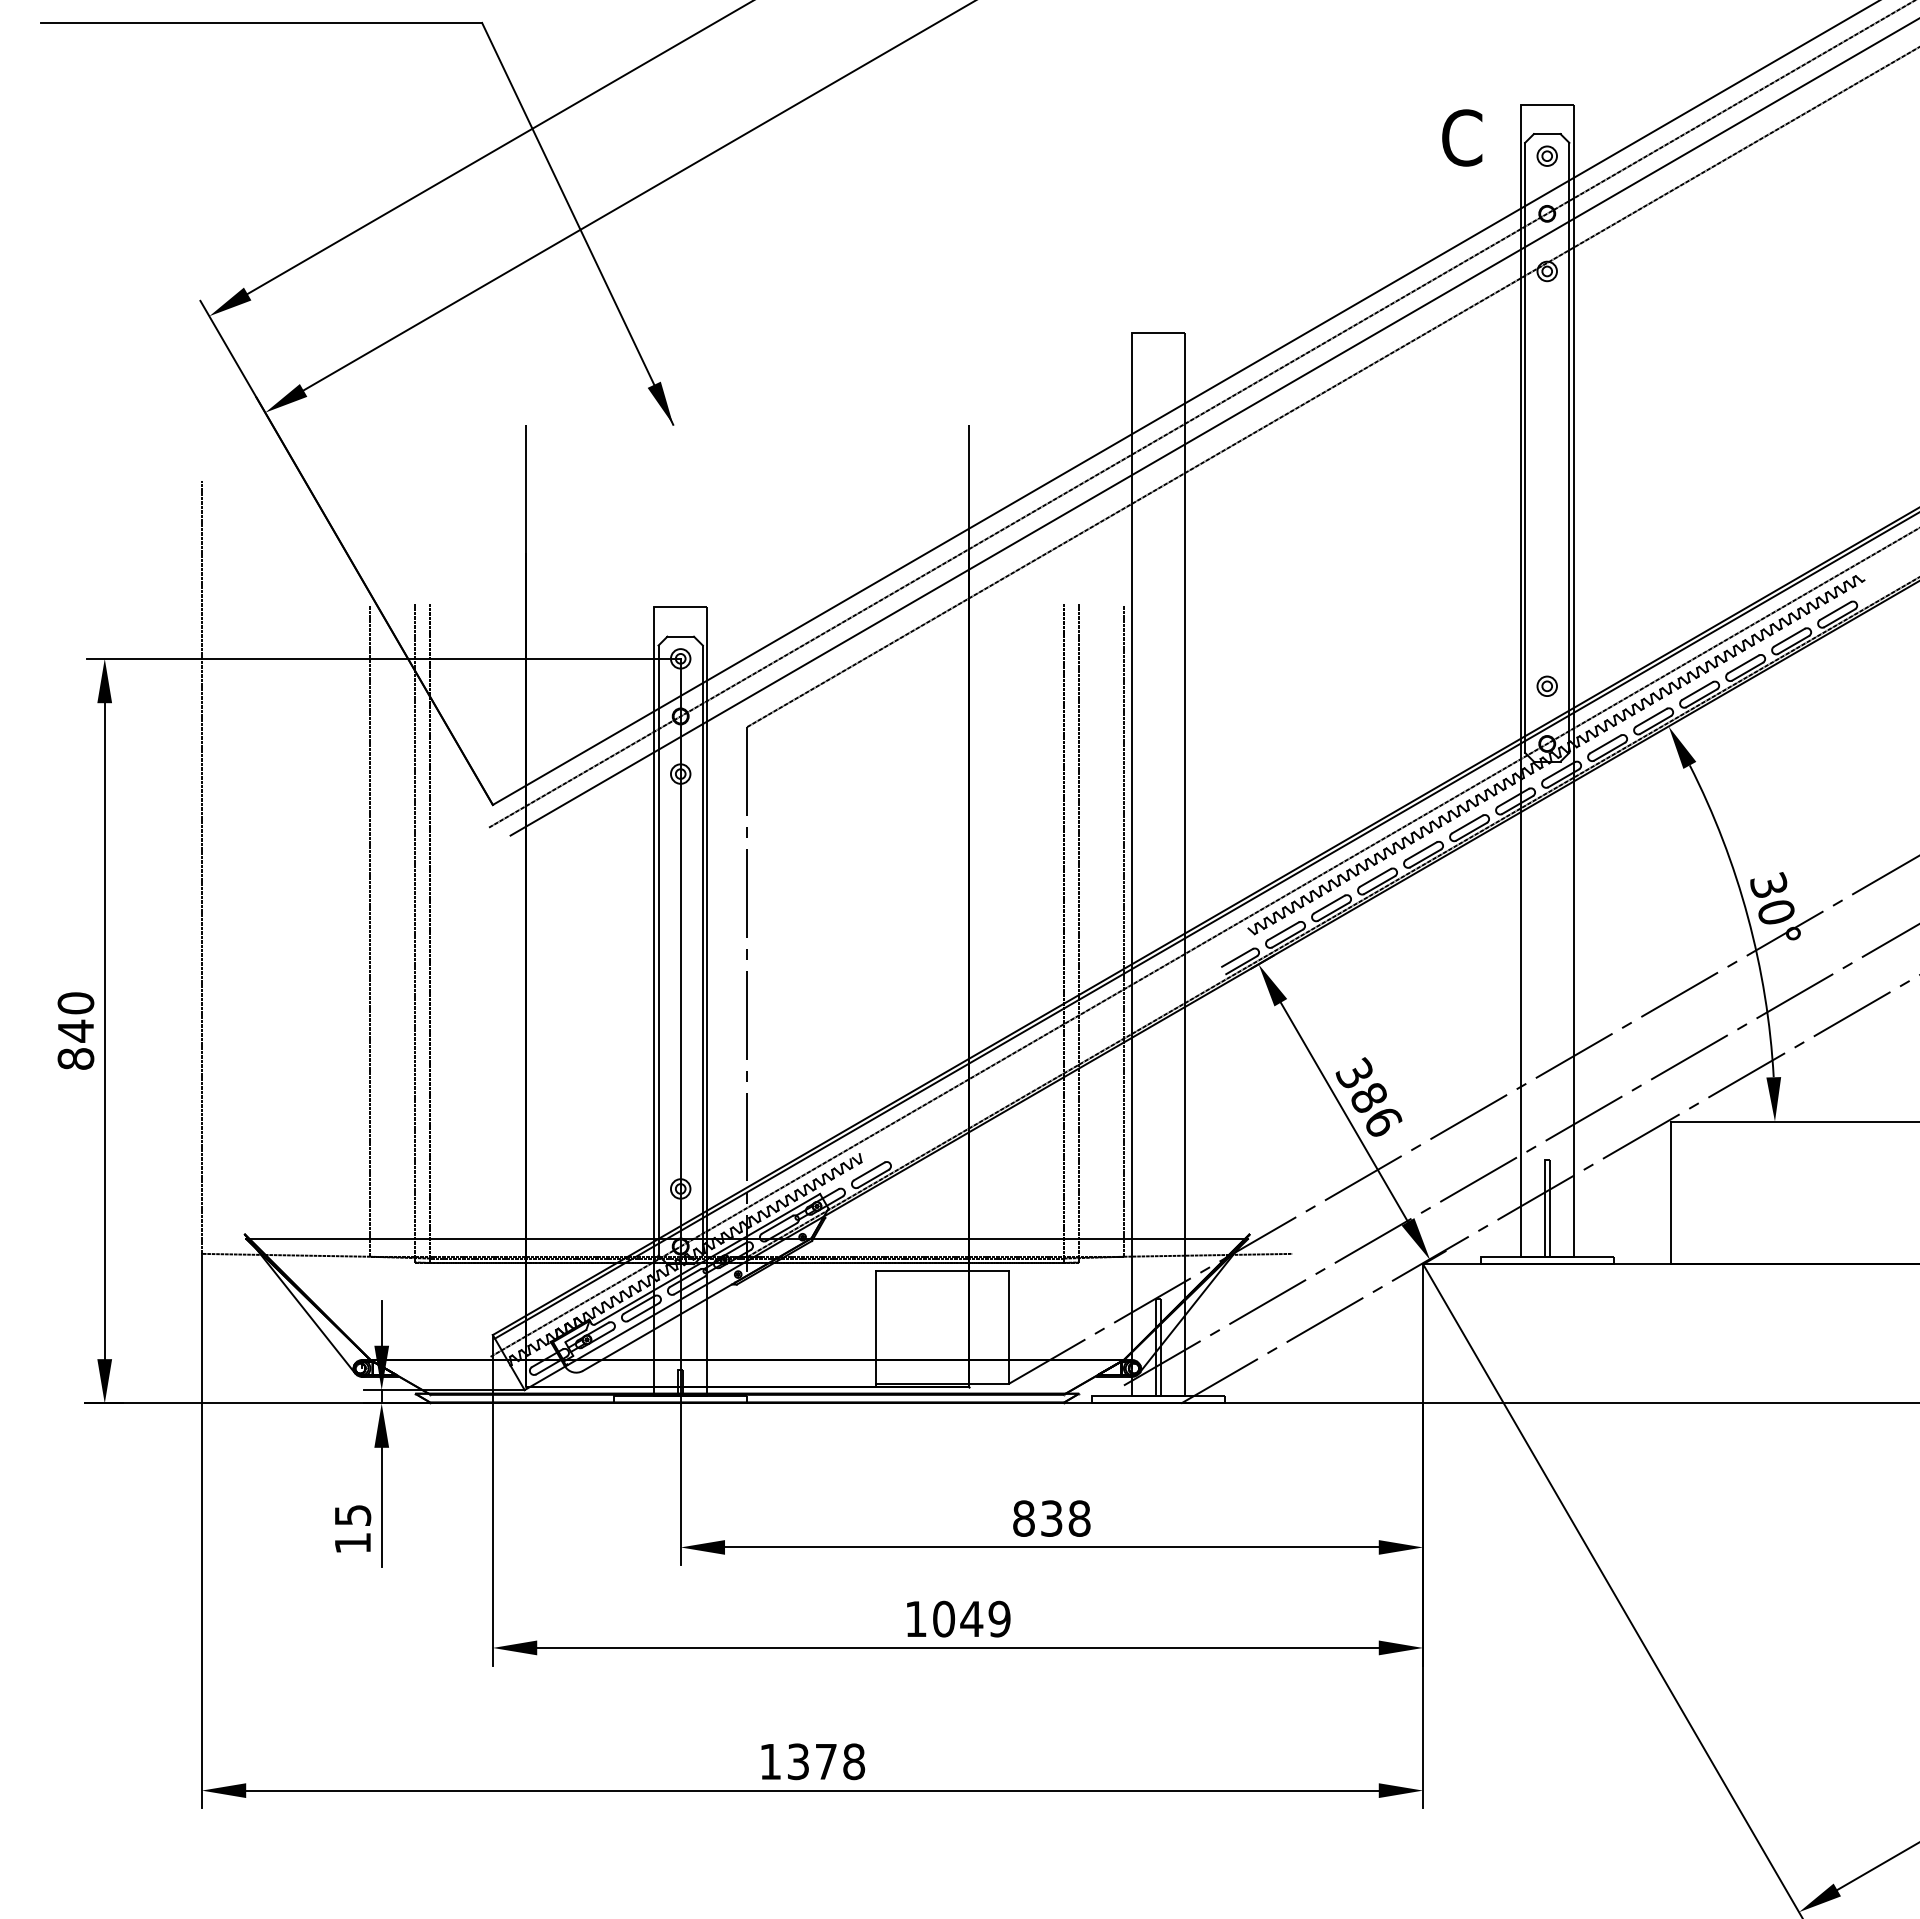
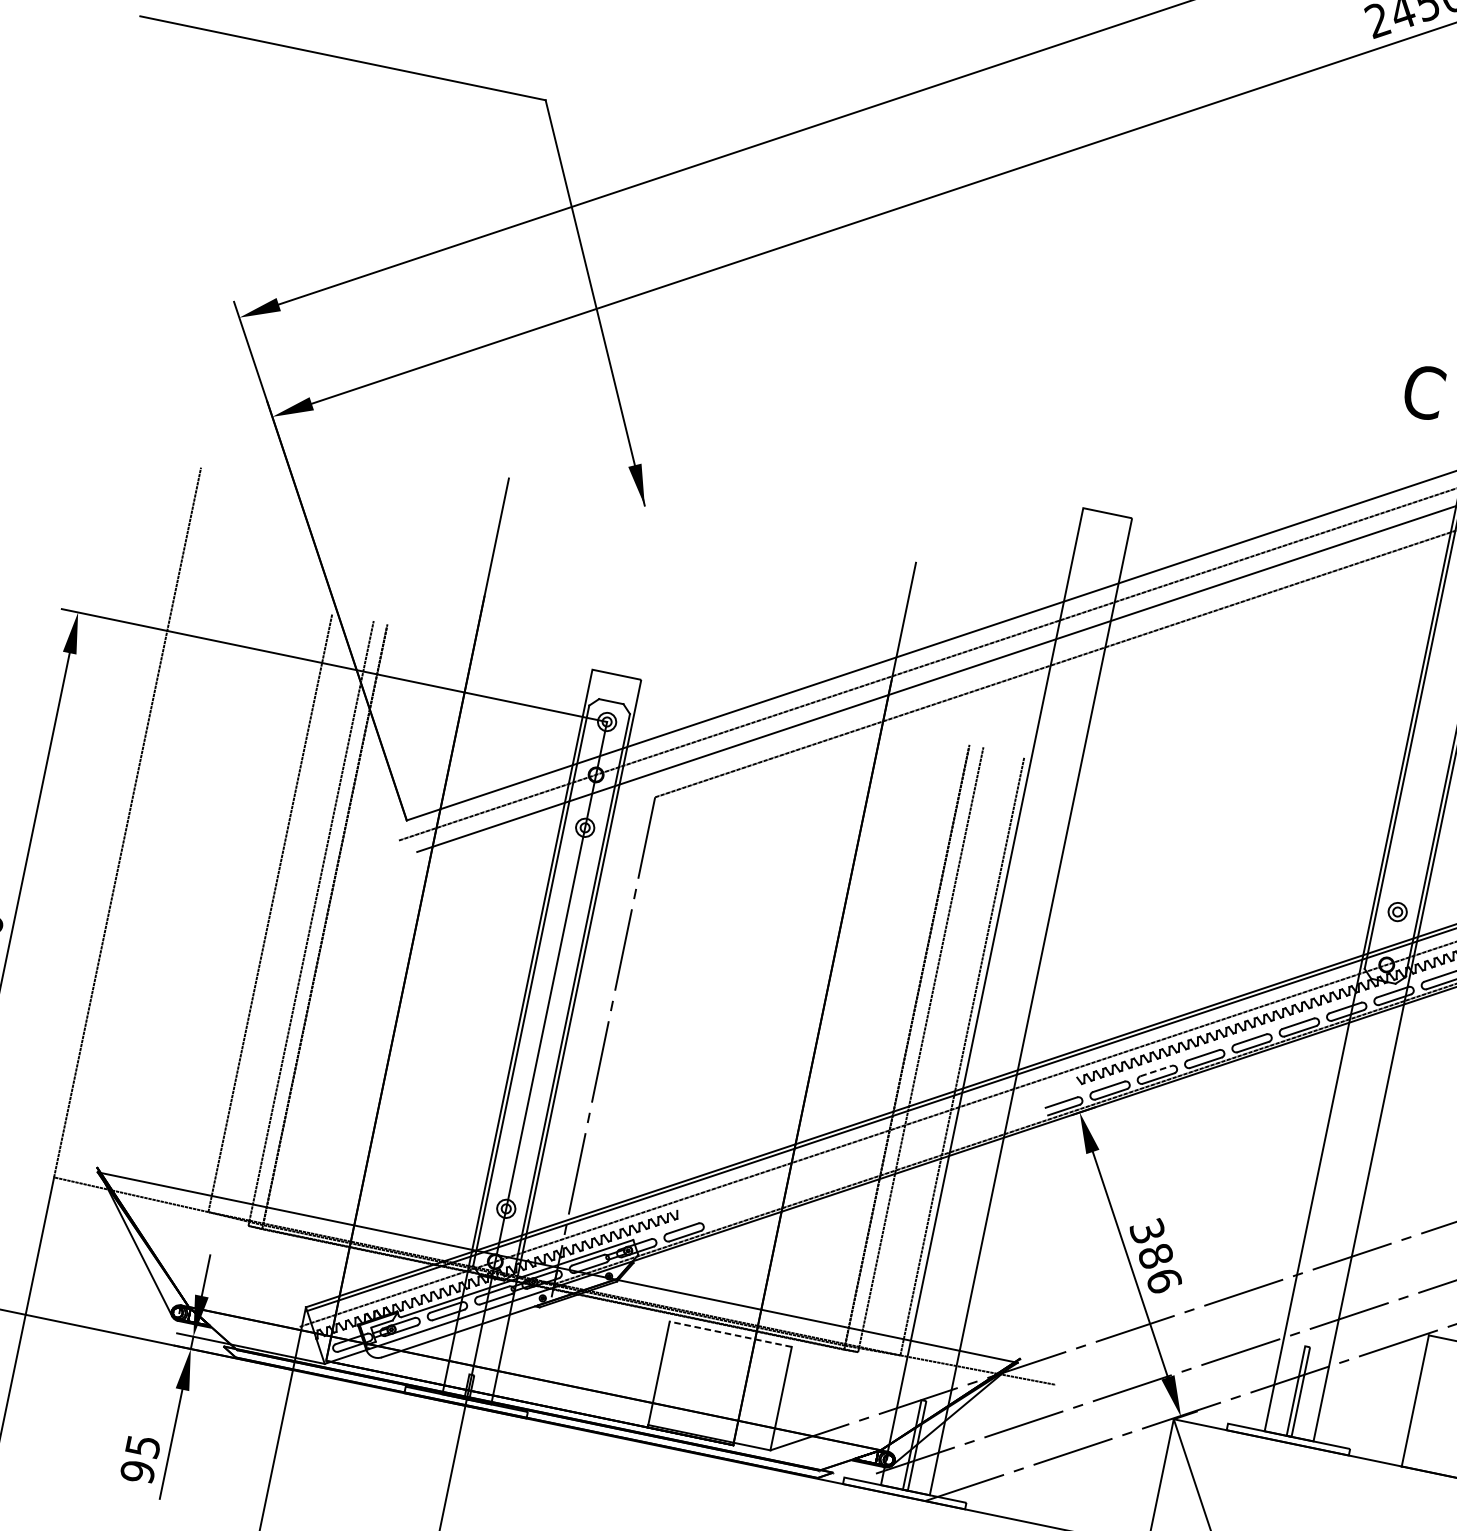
line: (1329, 904) -> (1156, 1071), solid -> dashed
line: (941, 1271) -> (730, 1334), solid -> dashed
text: (352, 1543) -> (137, 1472), 15 -> 95

